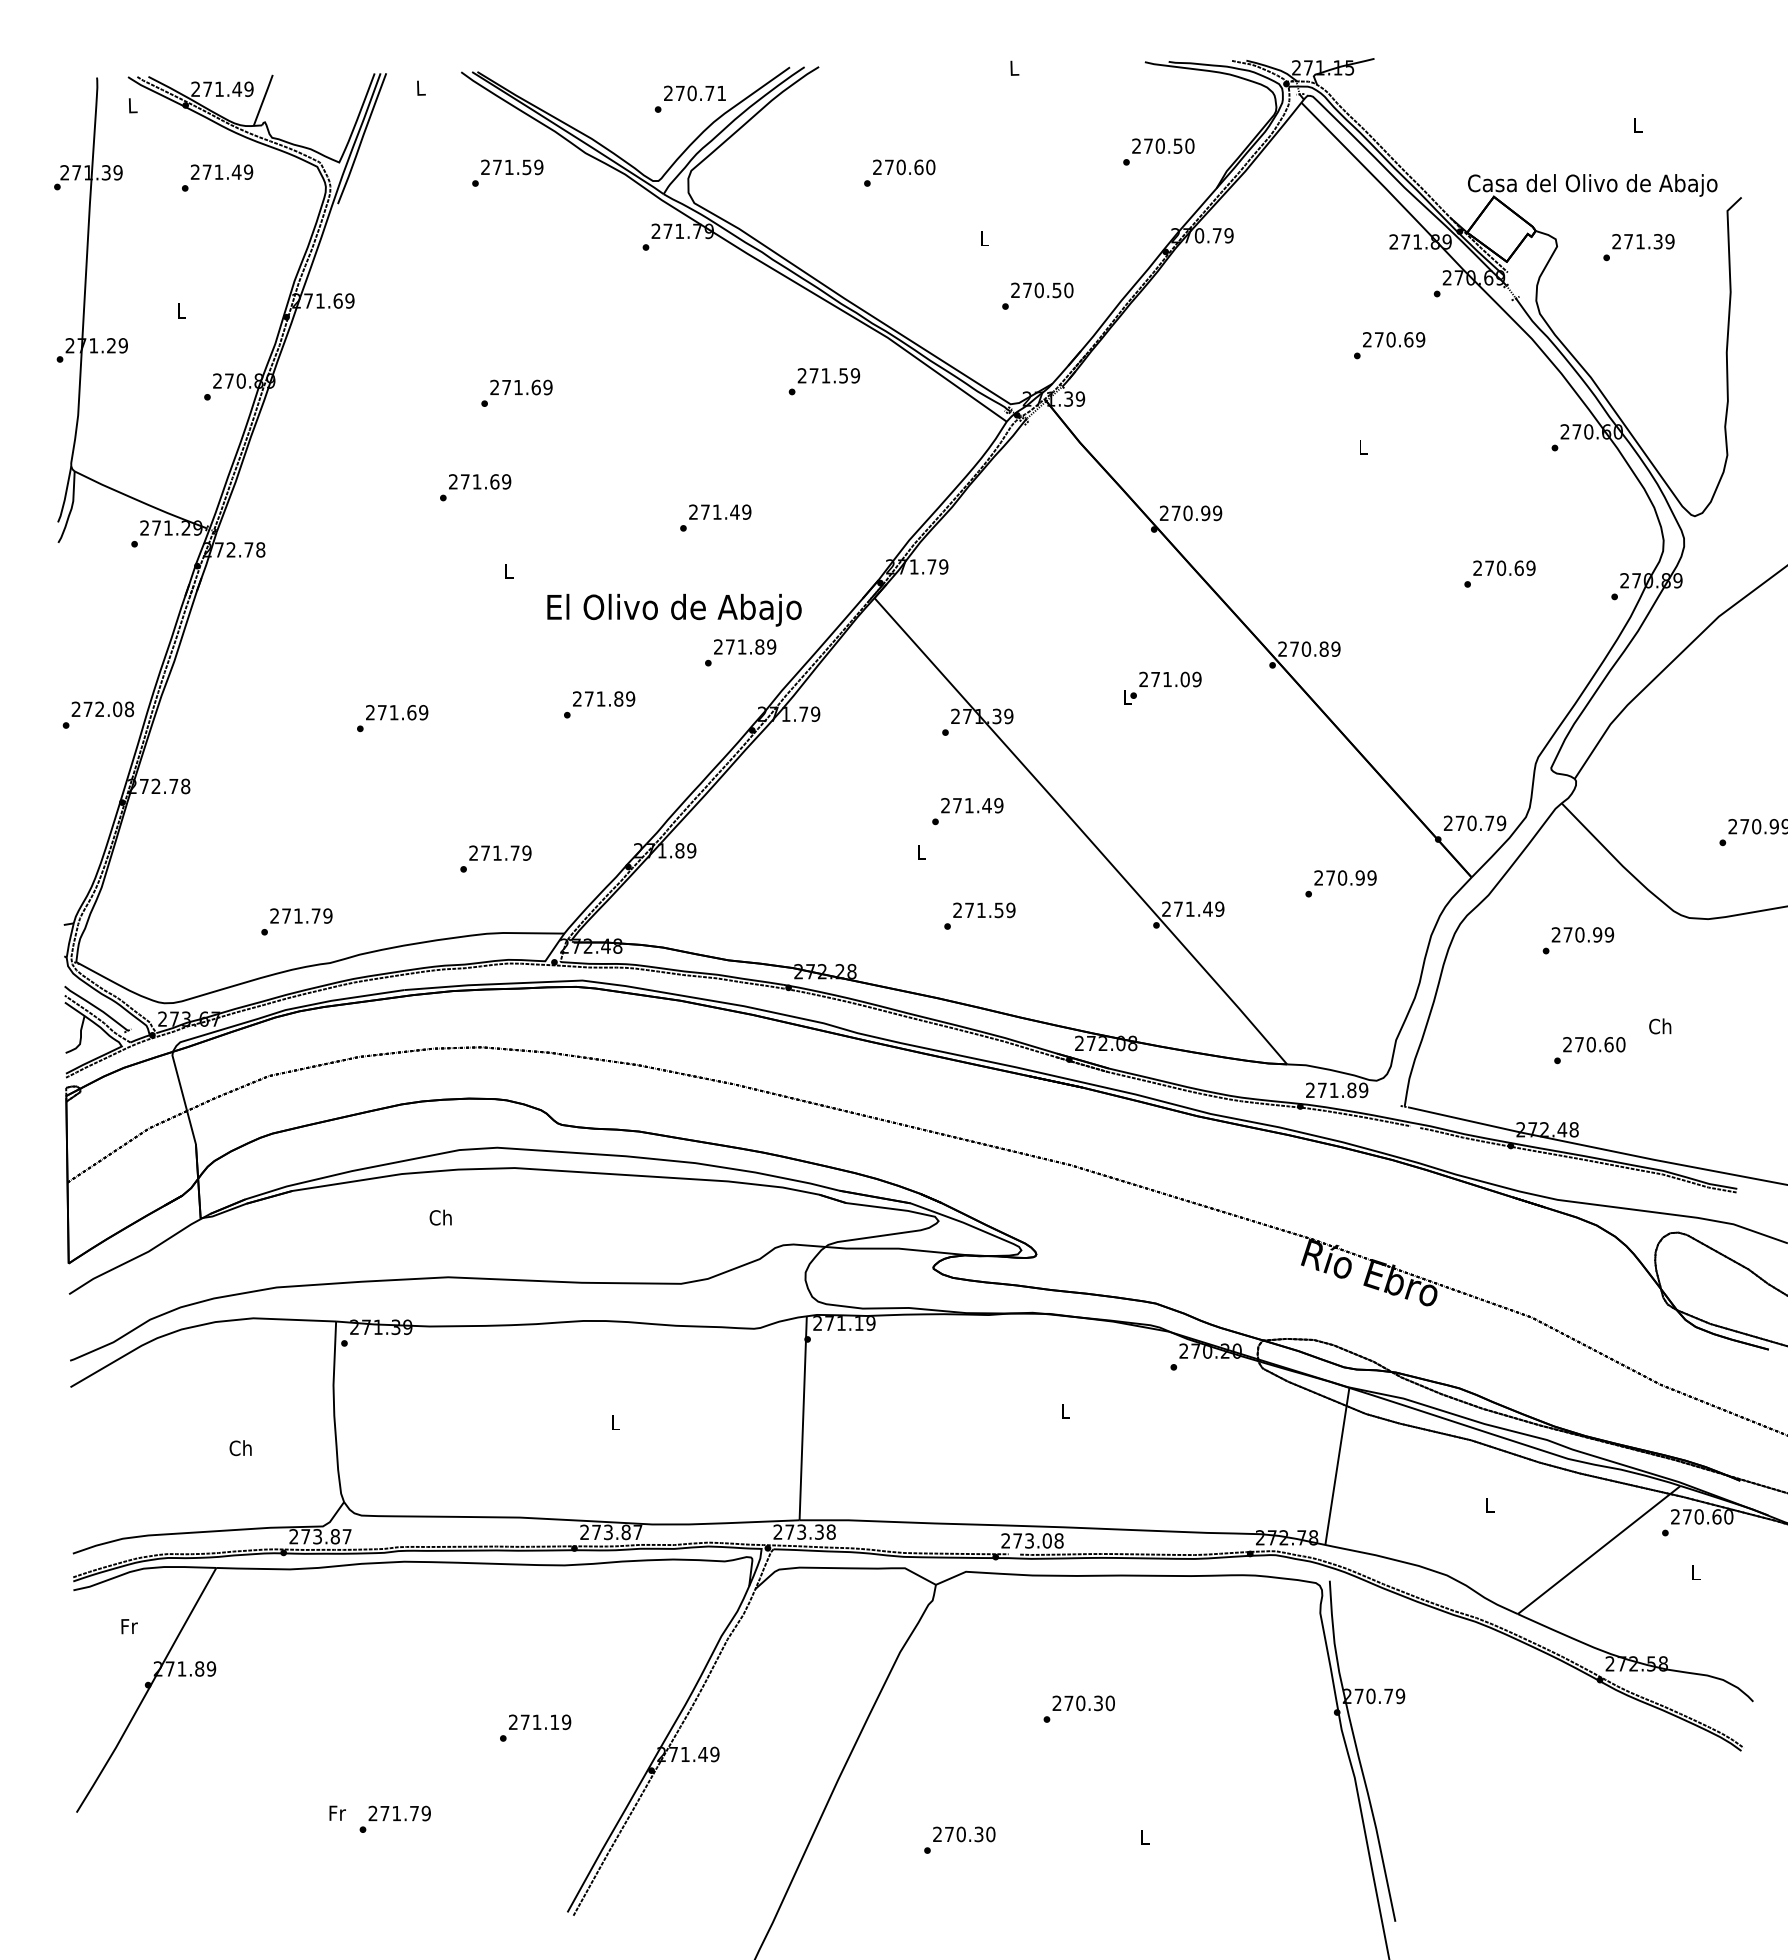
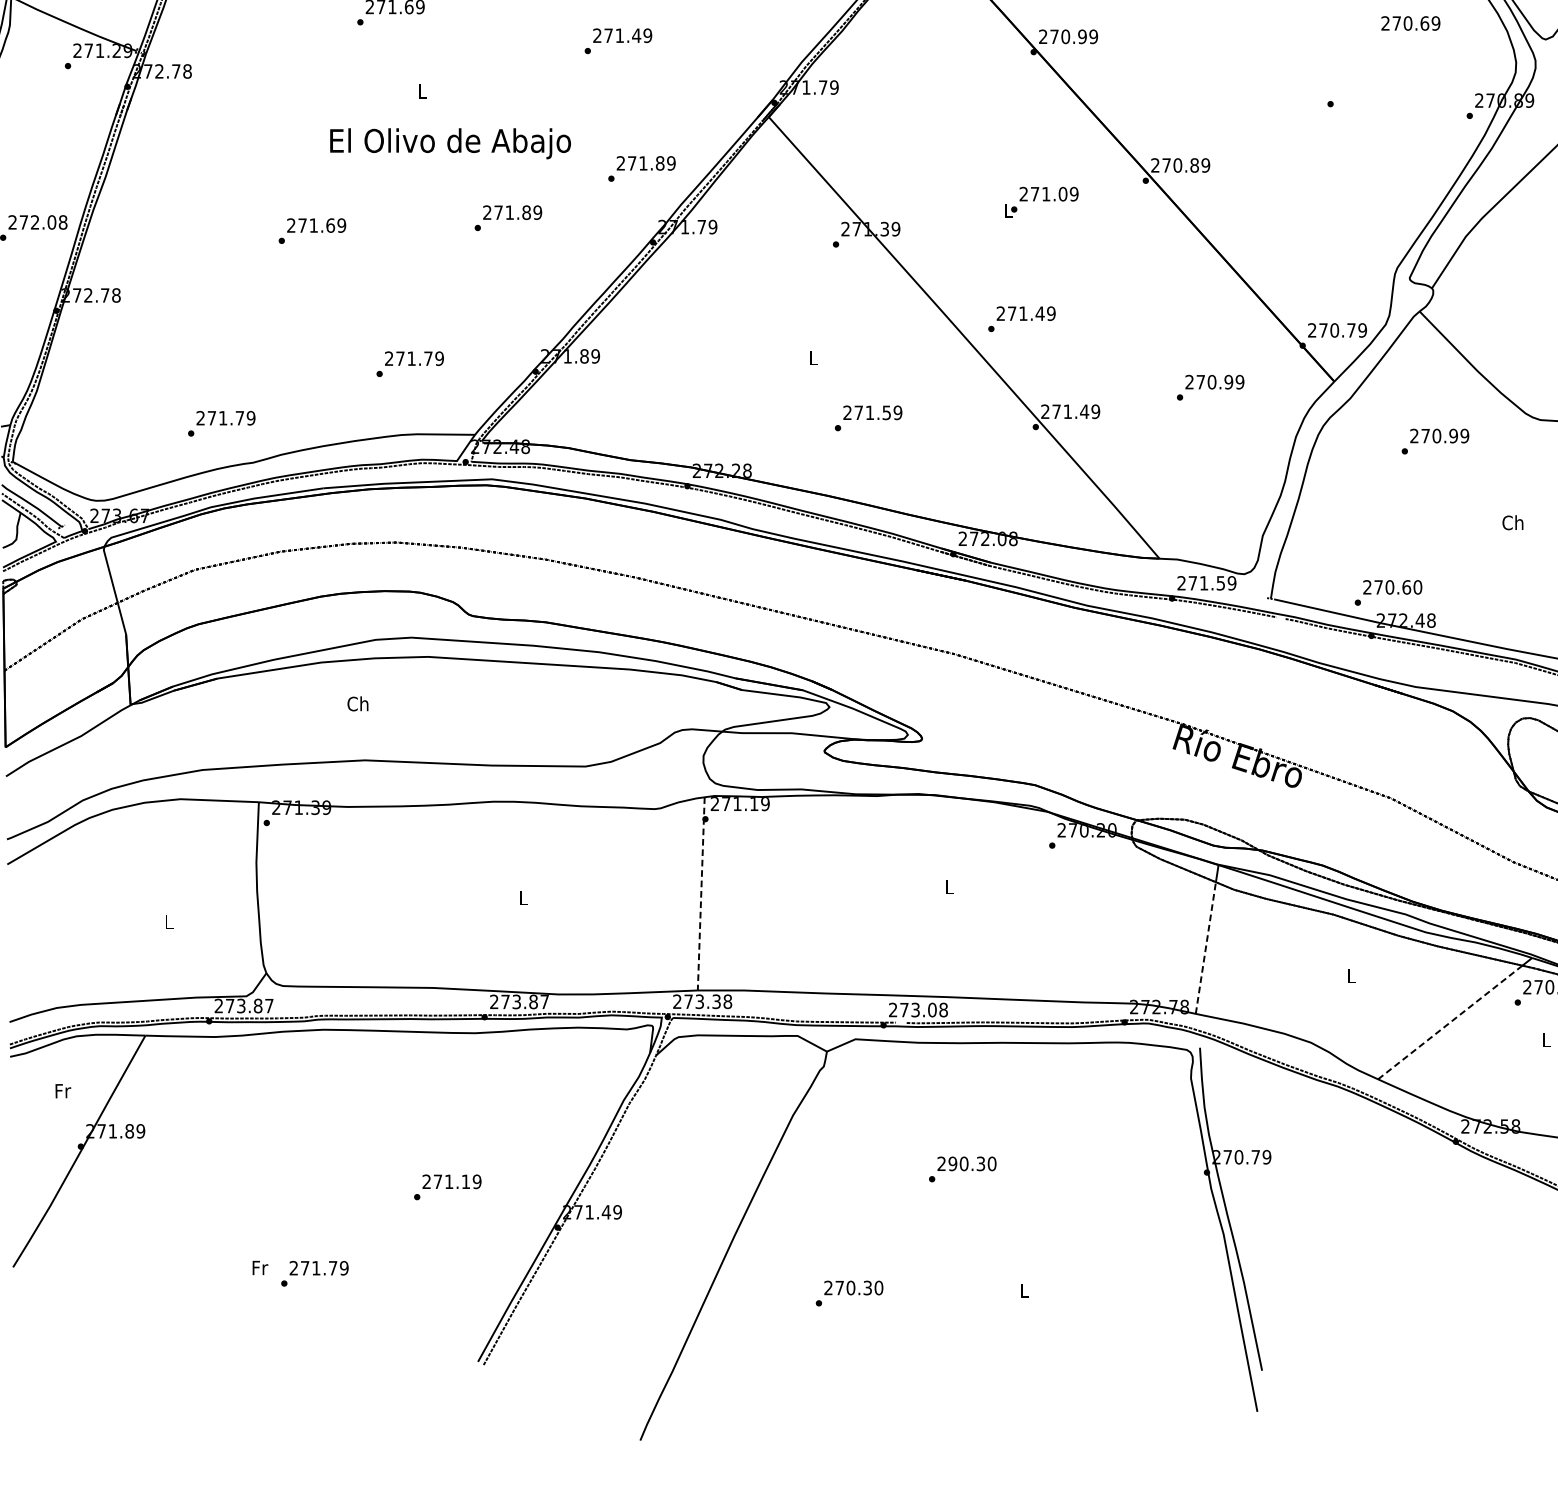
text: (1504, 567) -> (1410, 22), moved
text: (674, 609) -> (450, 143), moved
text: (967, 811) -> (1021, 319), moved
text: (1589, 1050) -> (1388, 592), moved
text: (1351, 1090) -> (1220, 583), 271.89 -> 271.59
line: (803, 1418) -> (701, 894), solid -> dashed
text: (240, 1448) -> (168, 922), Ch -> L
line: (1336, 1474) -> (1206, 947), solid -> dashed
line: (1594, 1553) -> (1450, 1021), solid -> dashed
text: (1068, 1703) -> (952, 1164), 270.30 -> 290.30

